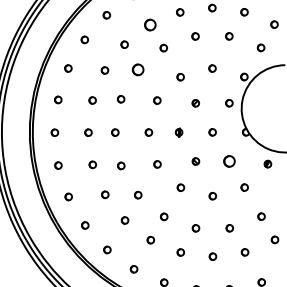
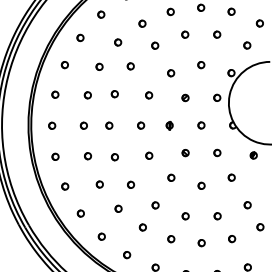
part: (150, 24) -> (142, 23), size x0.62
part: (137, 70) -> (130, 66), size x0.62
part: (229, 160) -> (217, 152), size x0.62

